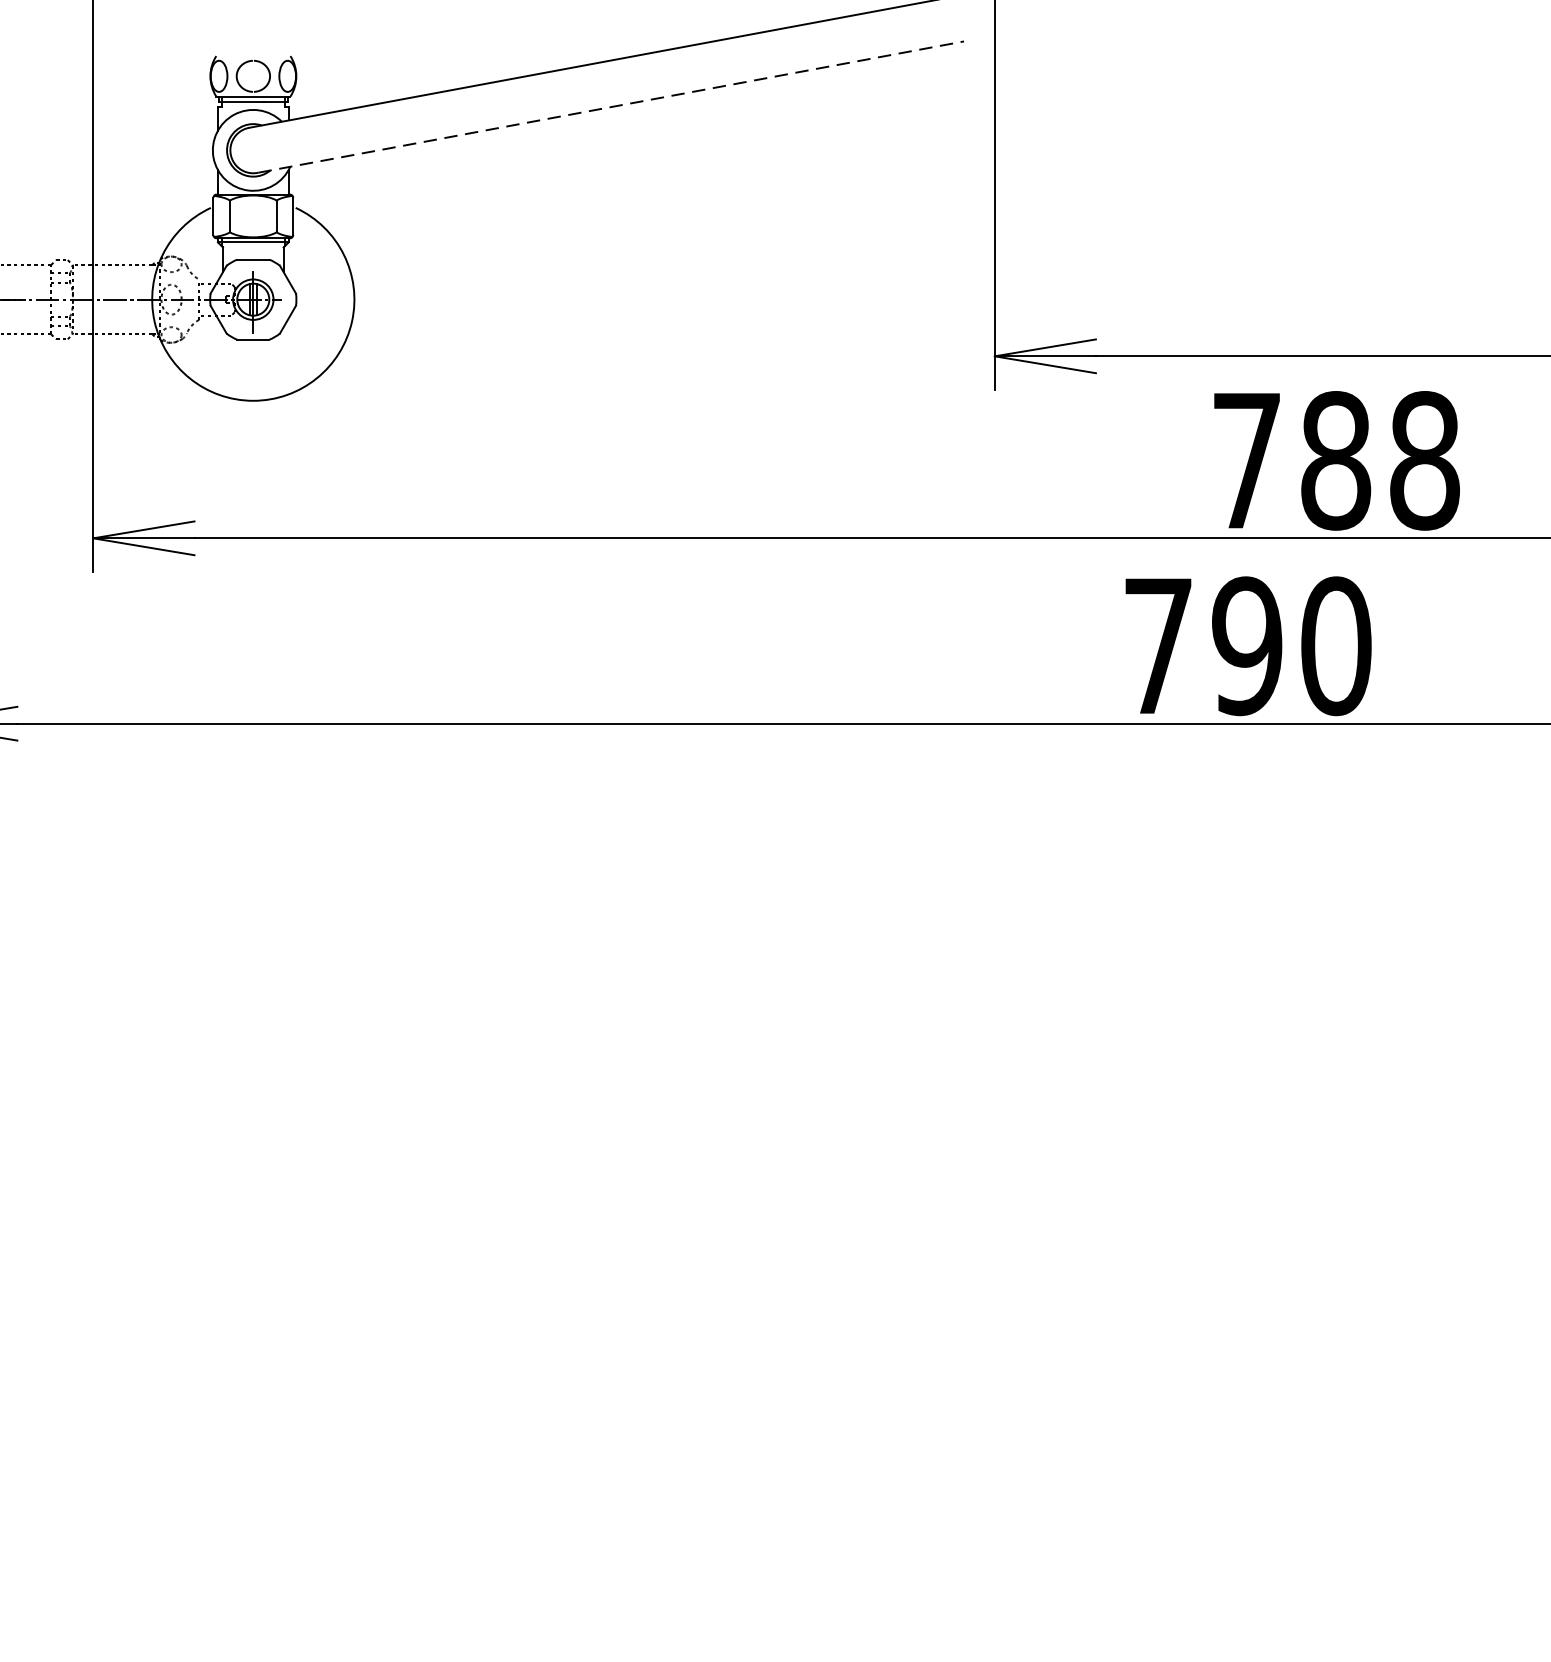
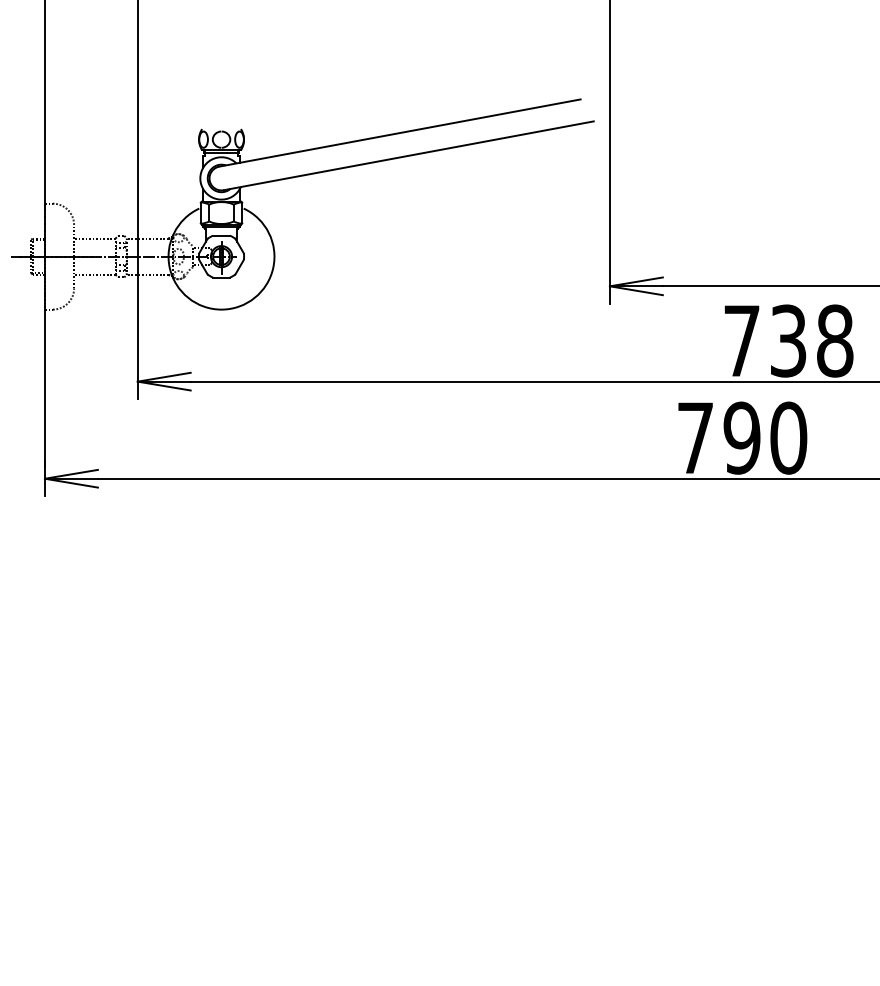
line: (612, 106) -> (409, 155), dashed -> solid
text: (1335, 459) -> (788, 340), 788 -> 738

